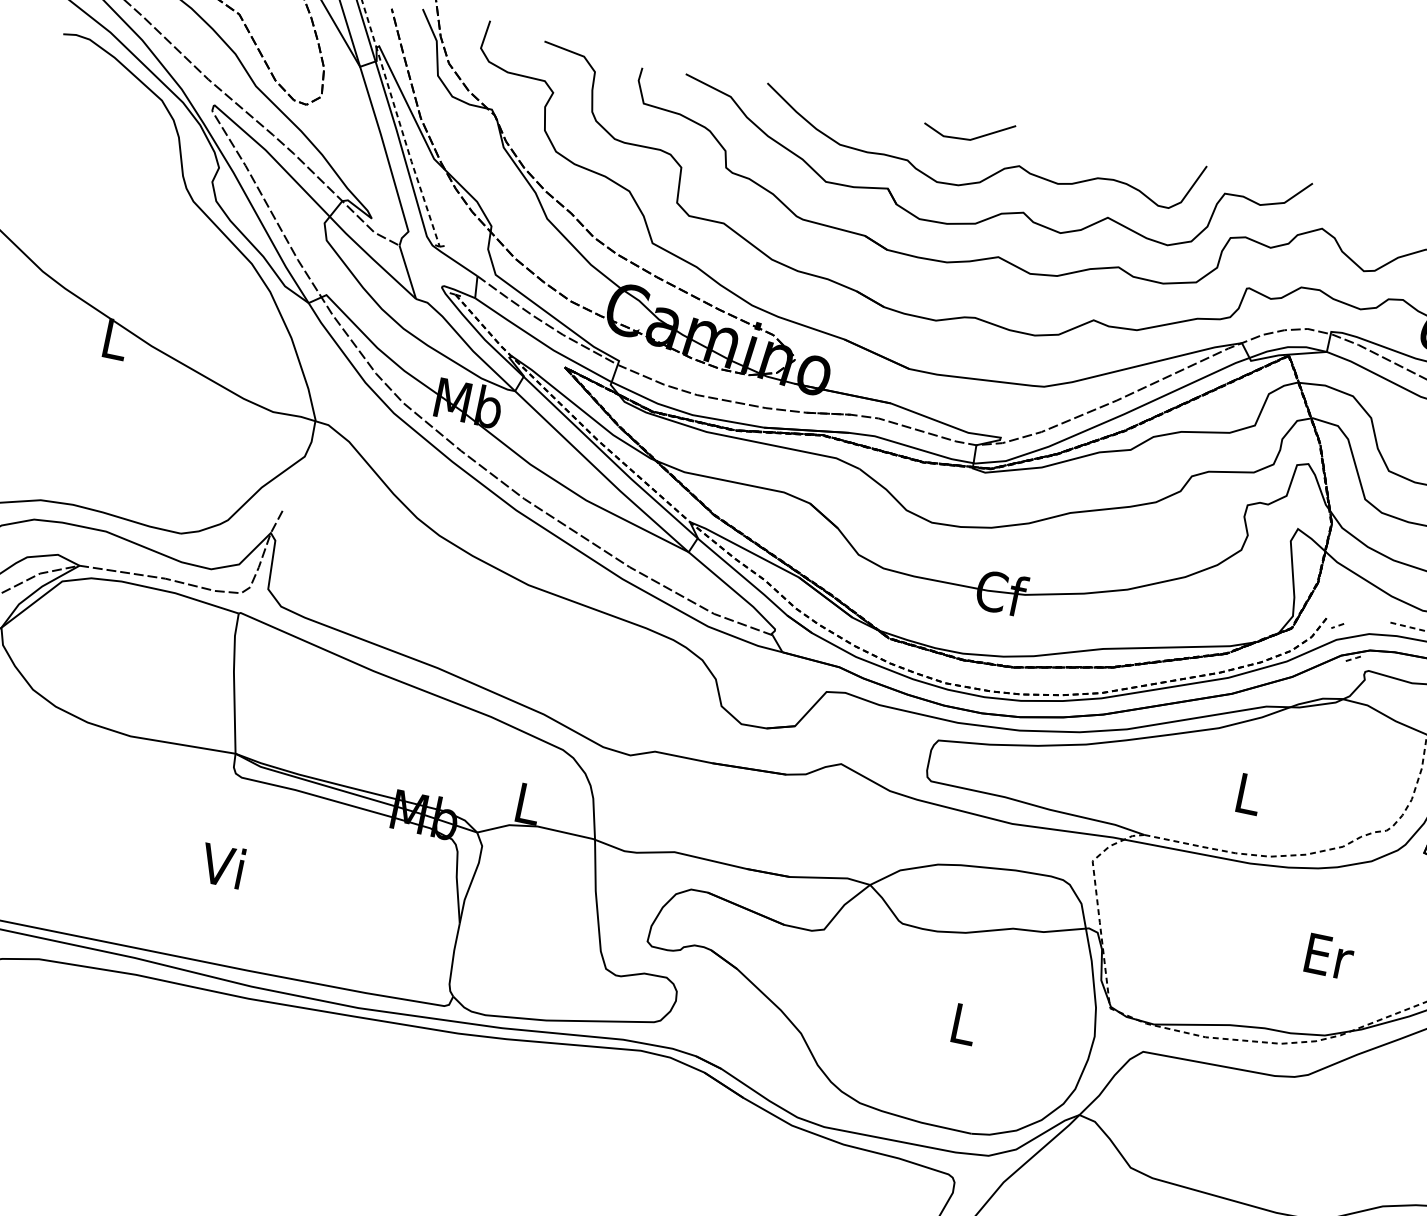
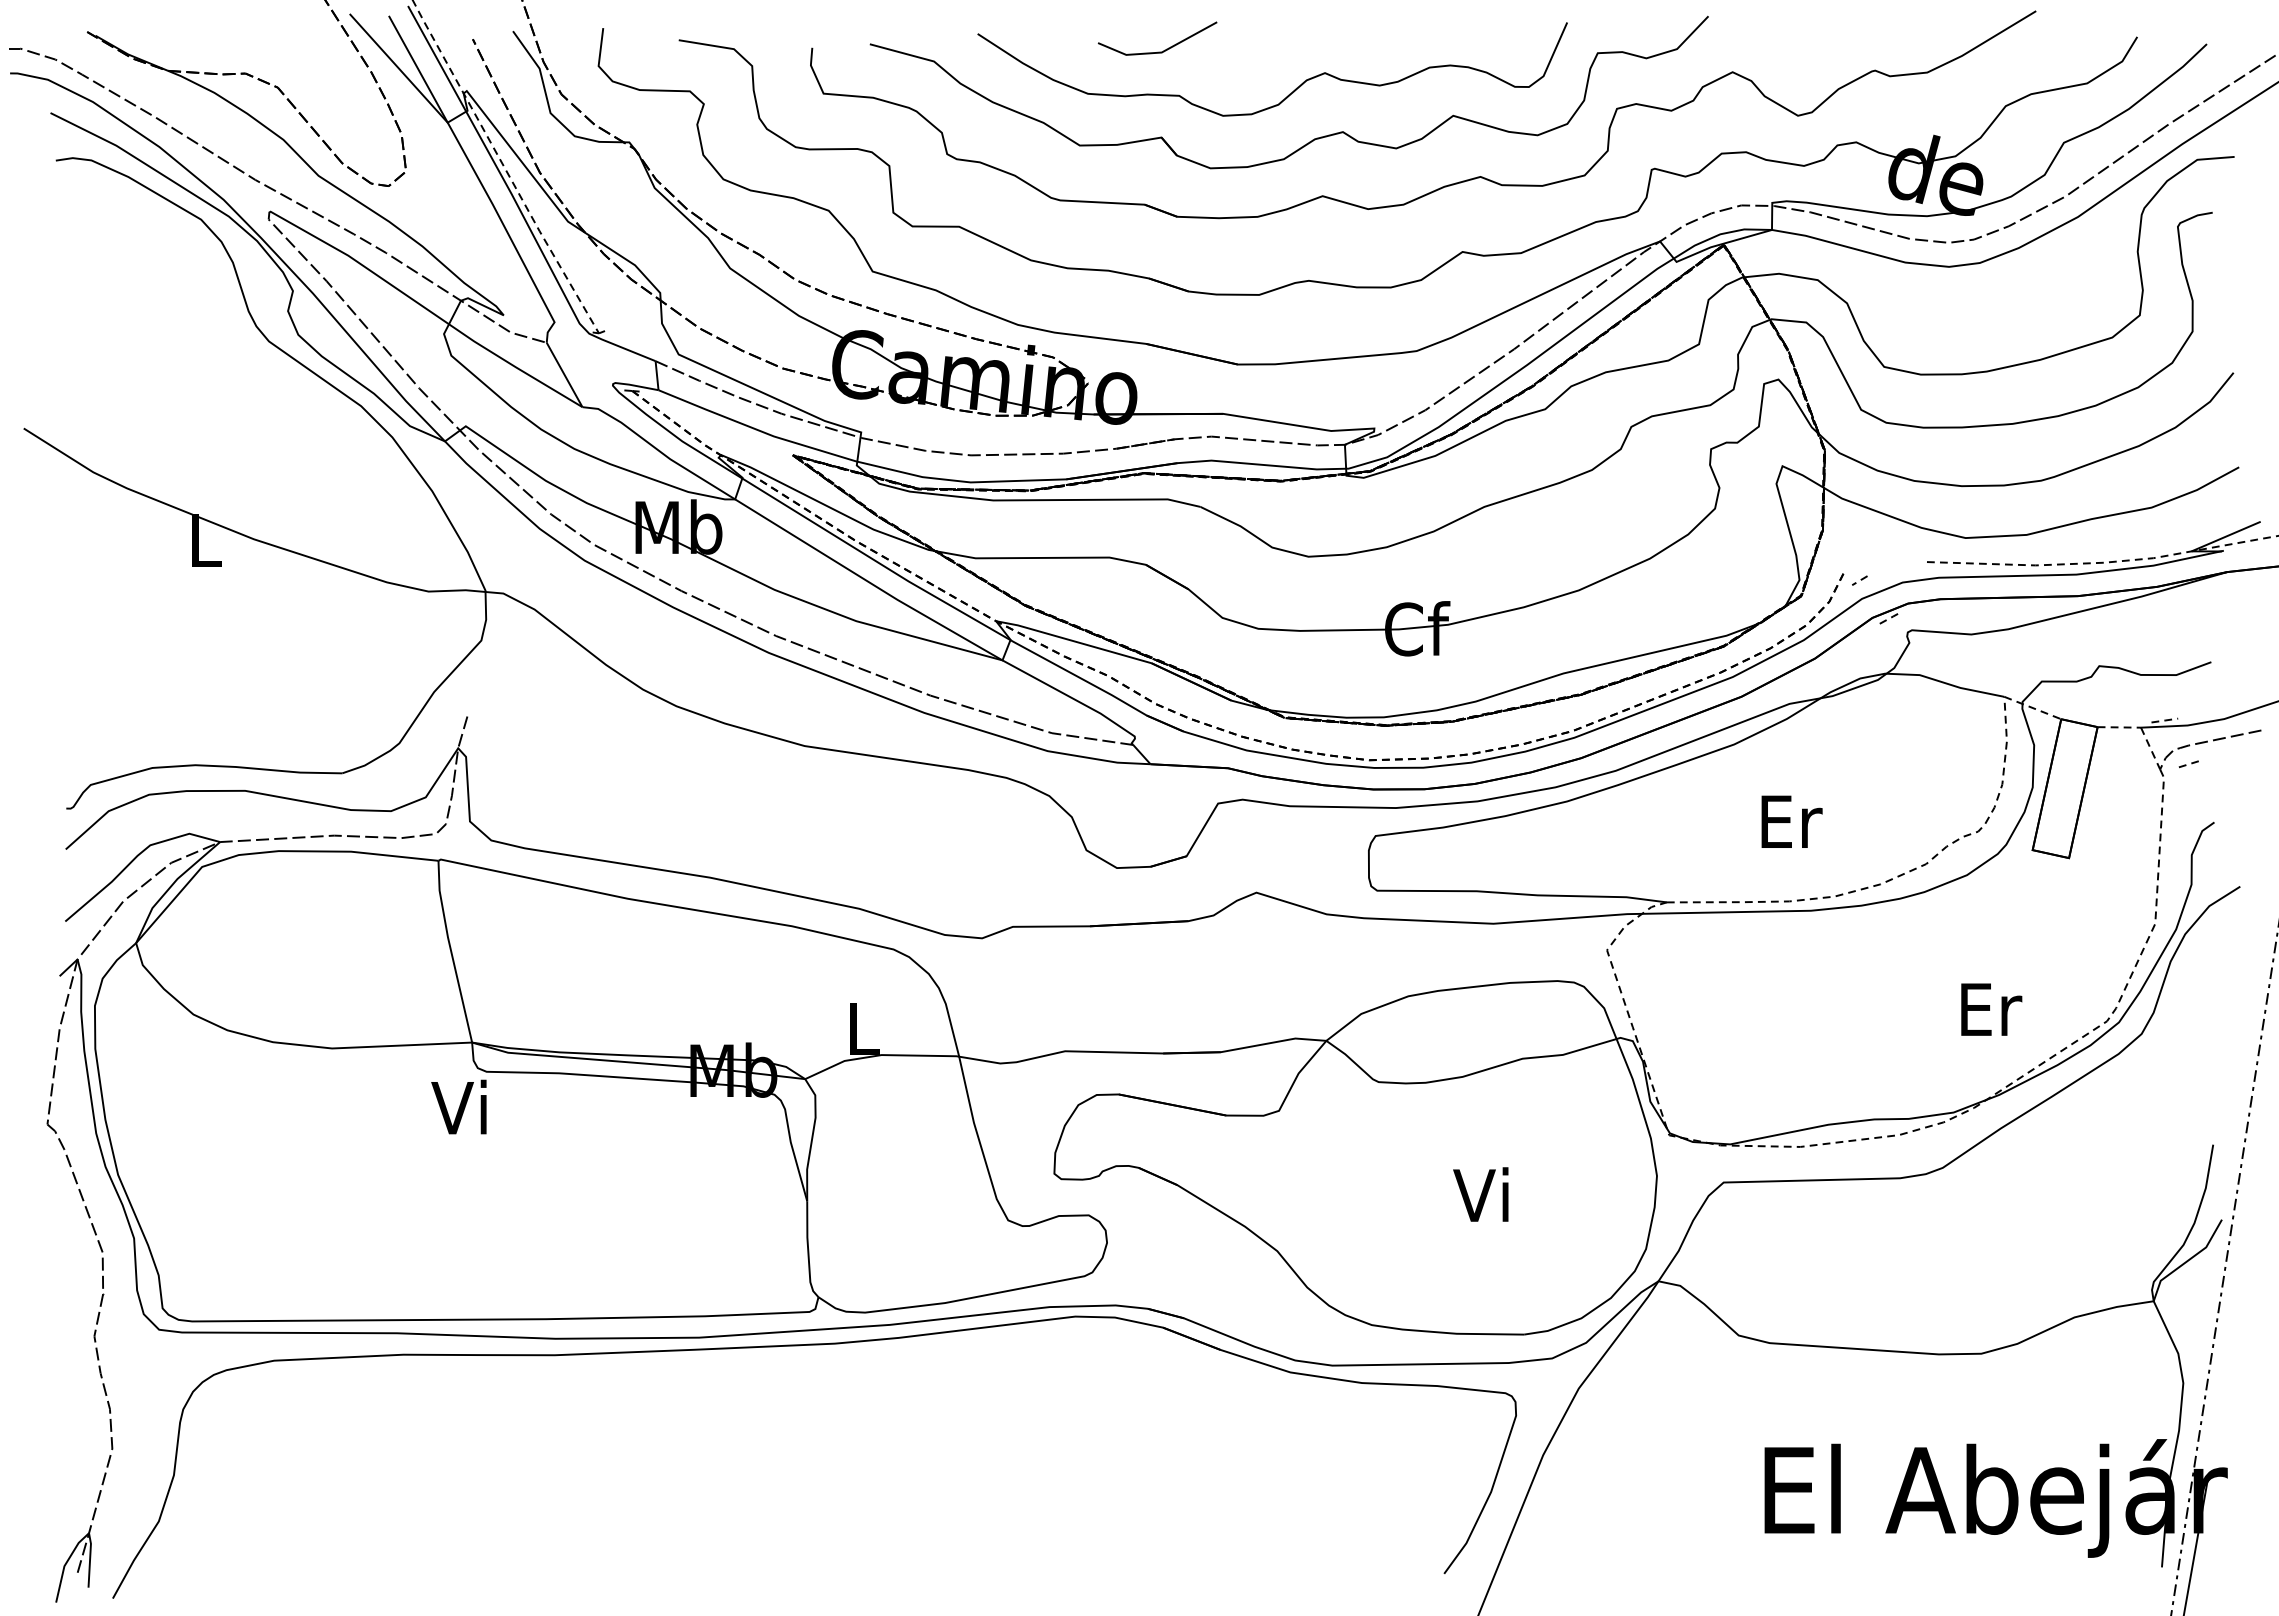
line: (967, 138) -> (1157, 51), moved
text: (1249, 794) -> (1791, 821), L -> Er
text: (221, 864) -> (458, 1106), moved
text: (1329, 956) -> (1991, 1009), moved
text: (960, 1022) -> (1480, 1194), L -> Vi

